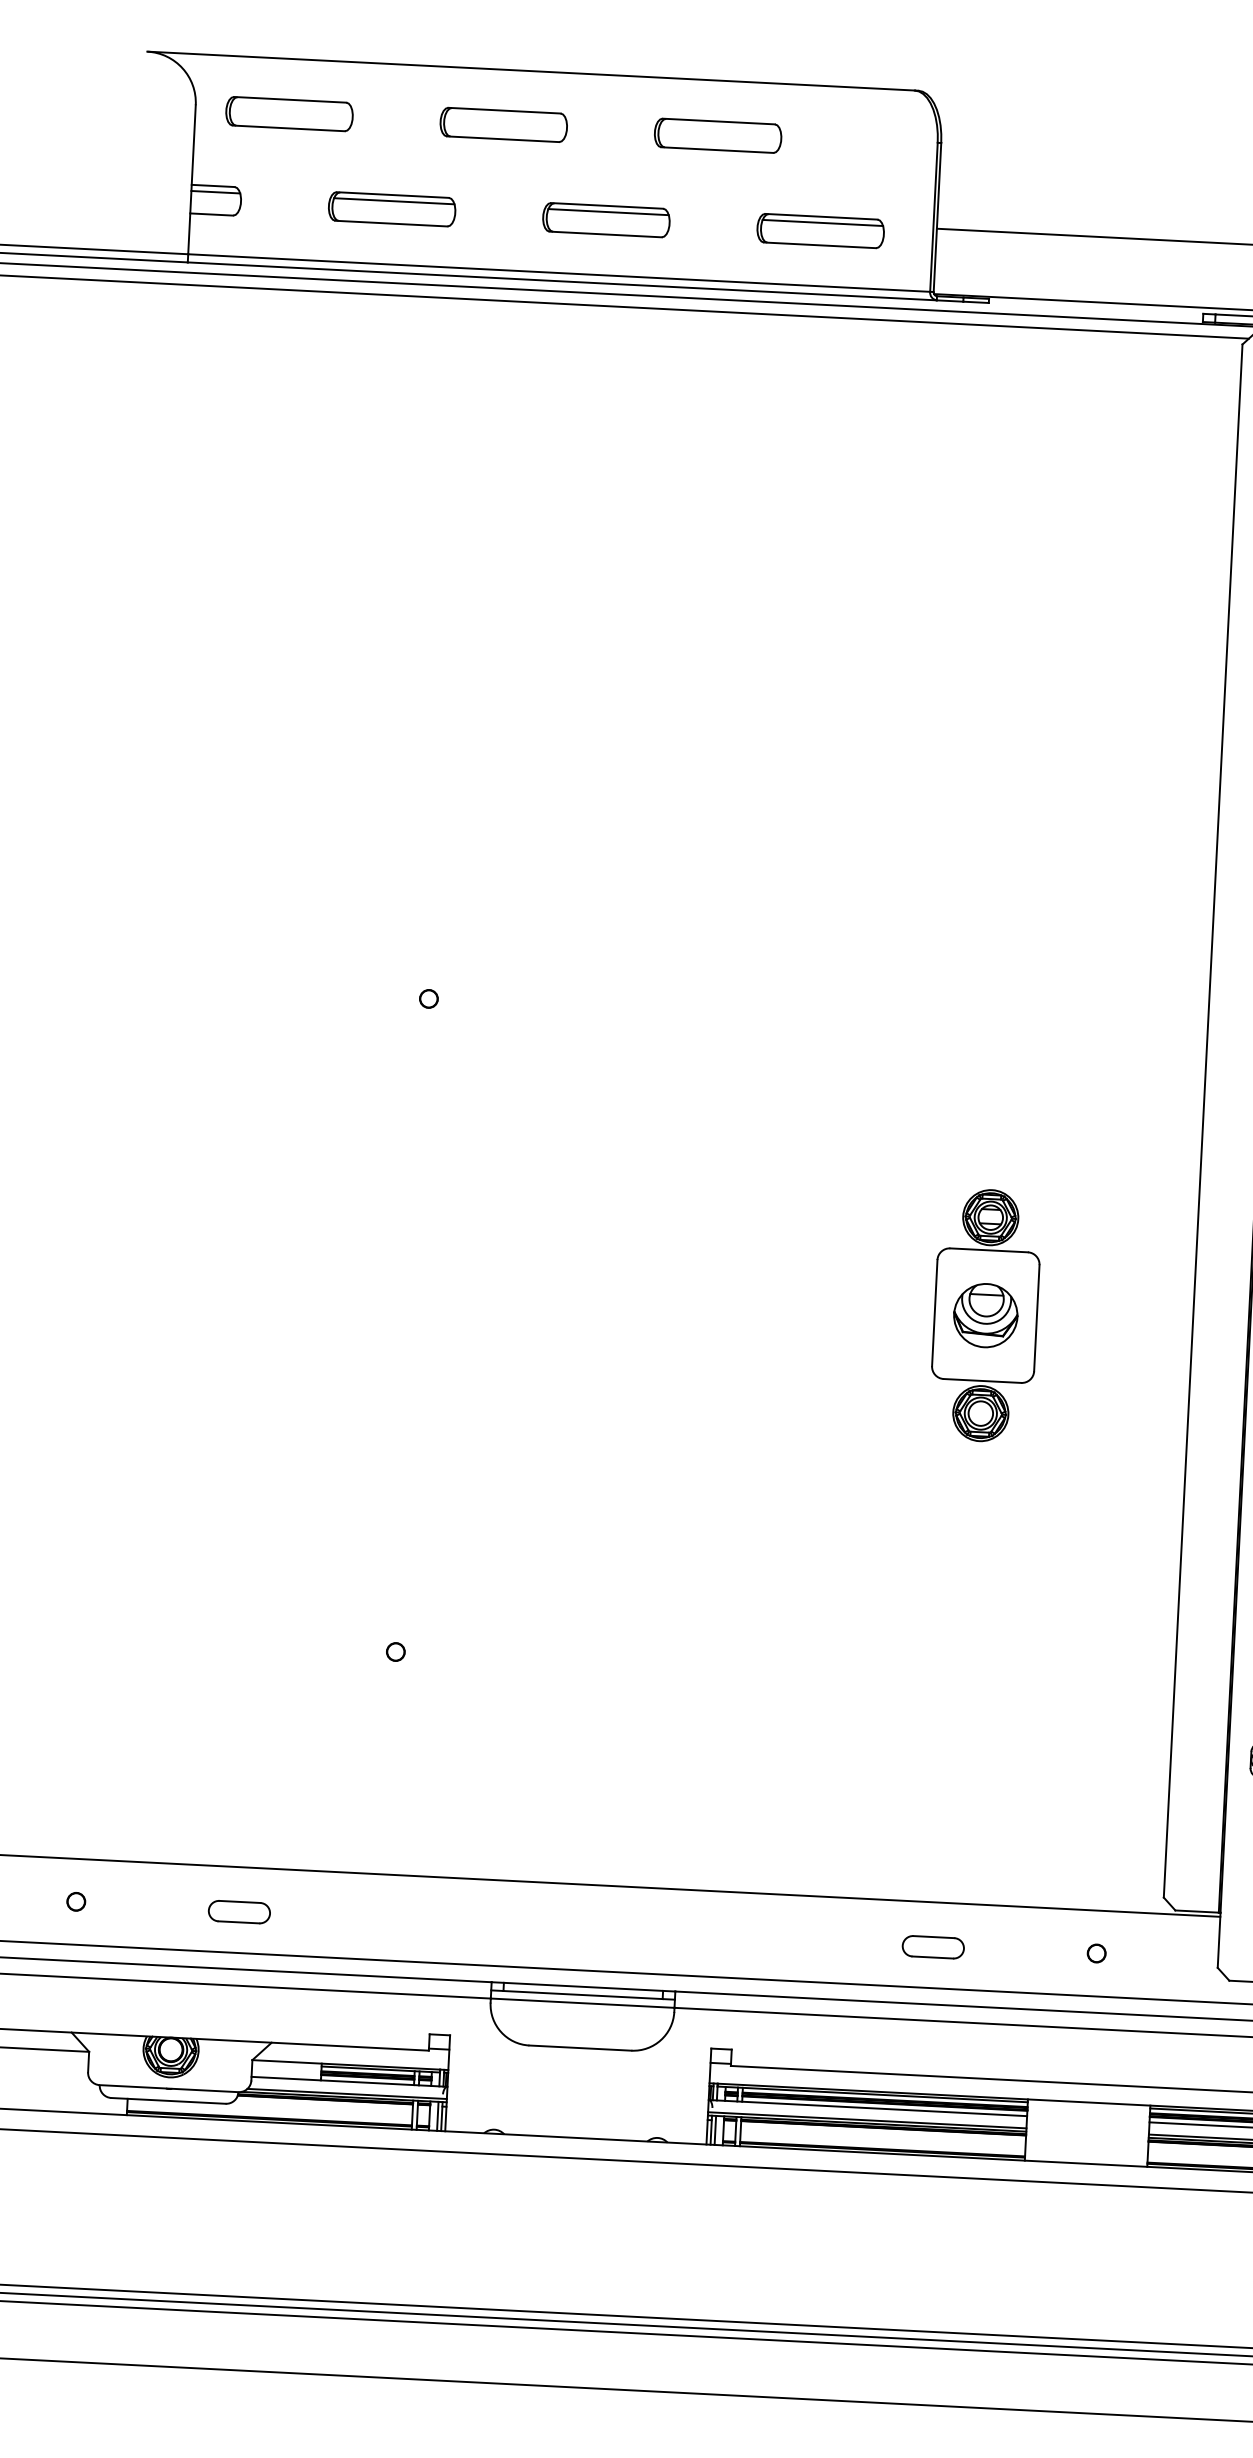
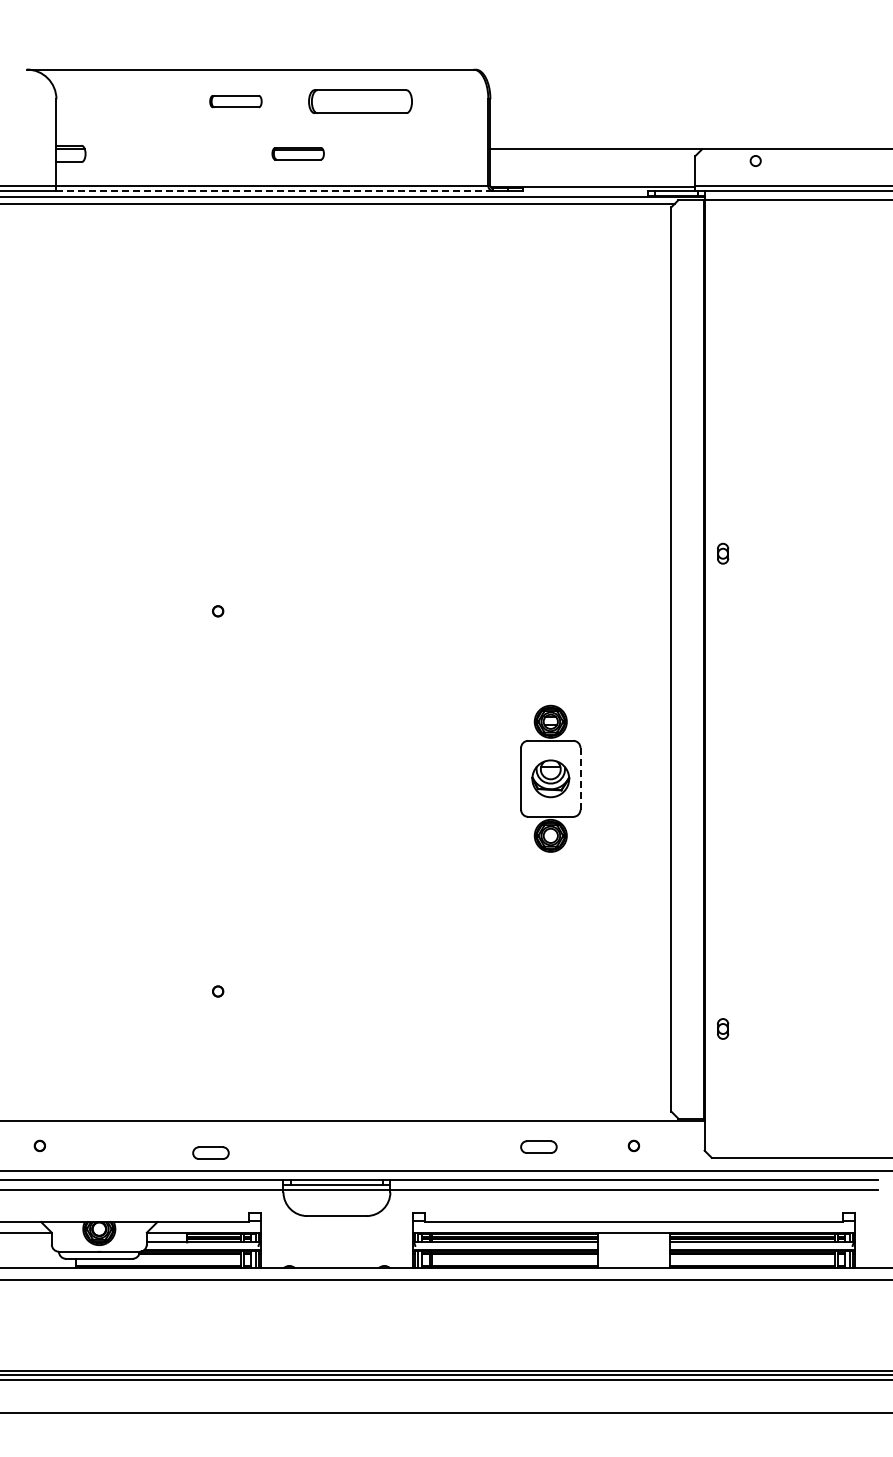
part: (288, 113) -> (110, 101), removed
part: (503, 124) -> (235, 101), size x0.7
part: (717, 135) -> (360, 101), size x1.4
part: (392, 208) -> (173, 153), removed
part: (605, 219) -> (297, 153), size x0.7
part: (819, 230) -> (422, 153), removed
line: (560, 280) -> (273, 190), solid -> dashed
line: (1036, 1317) -> (580, 778), solid -> dashed
part: (238, 1910) -> (210, 1152), moved

